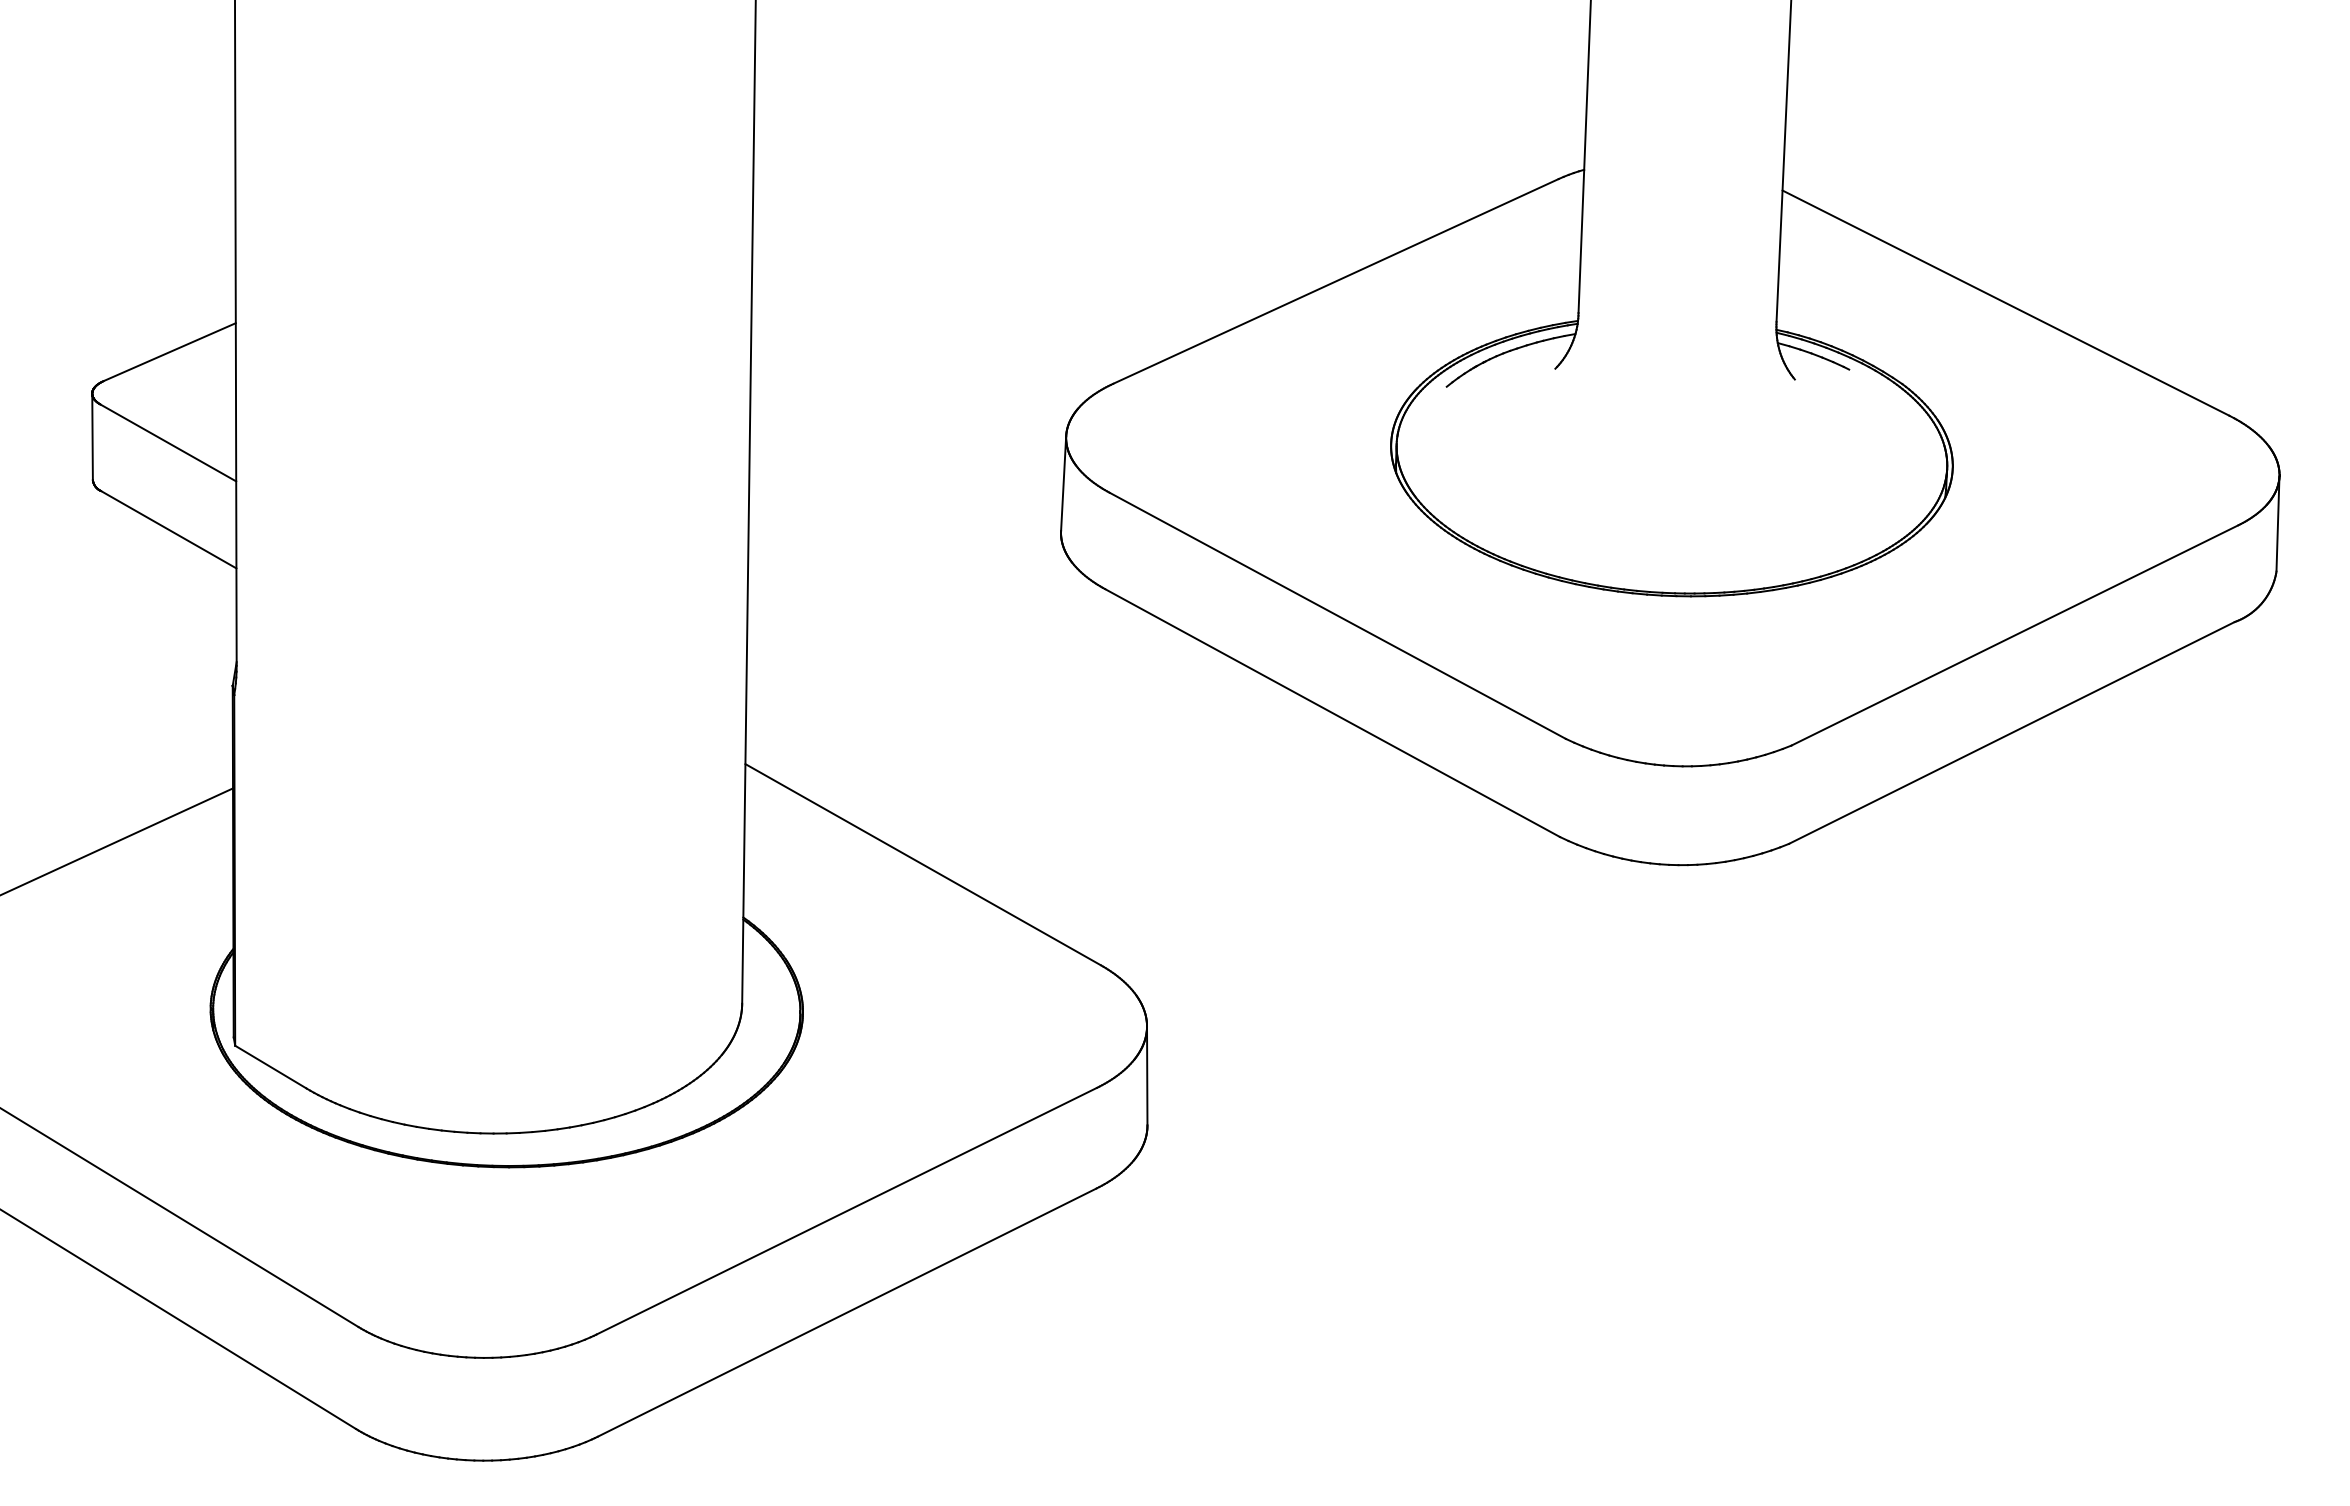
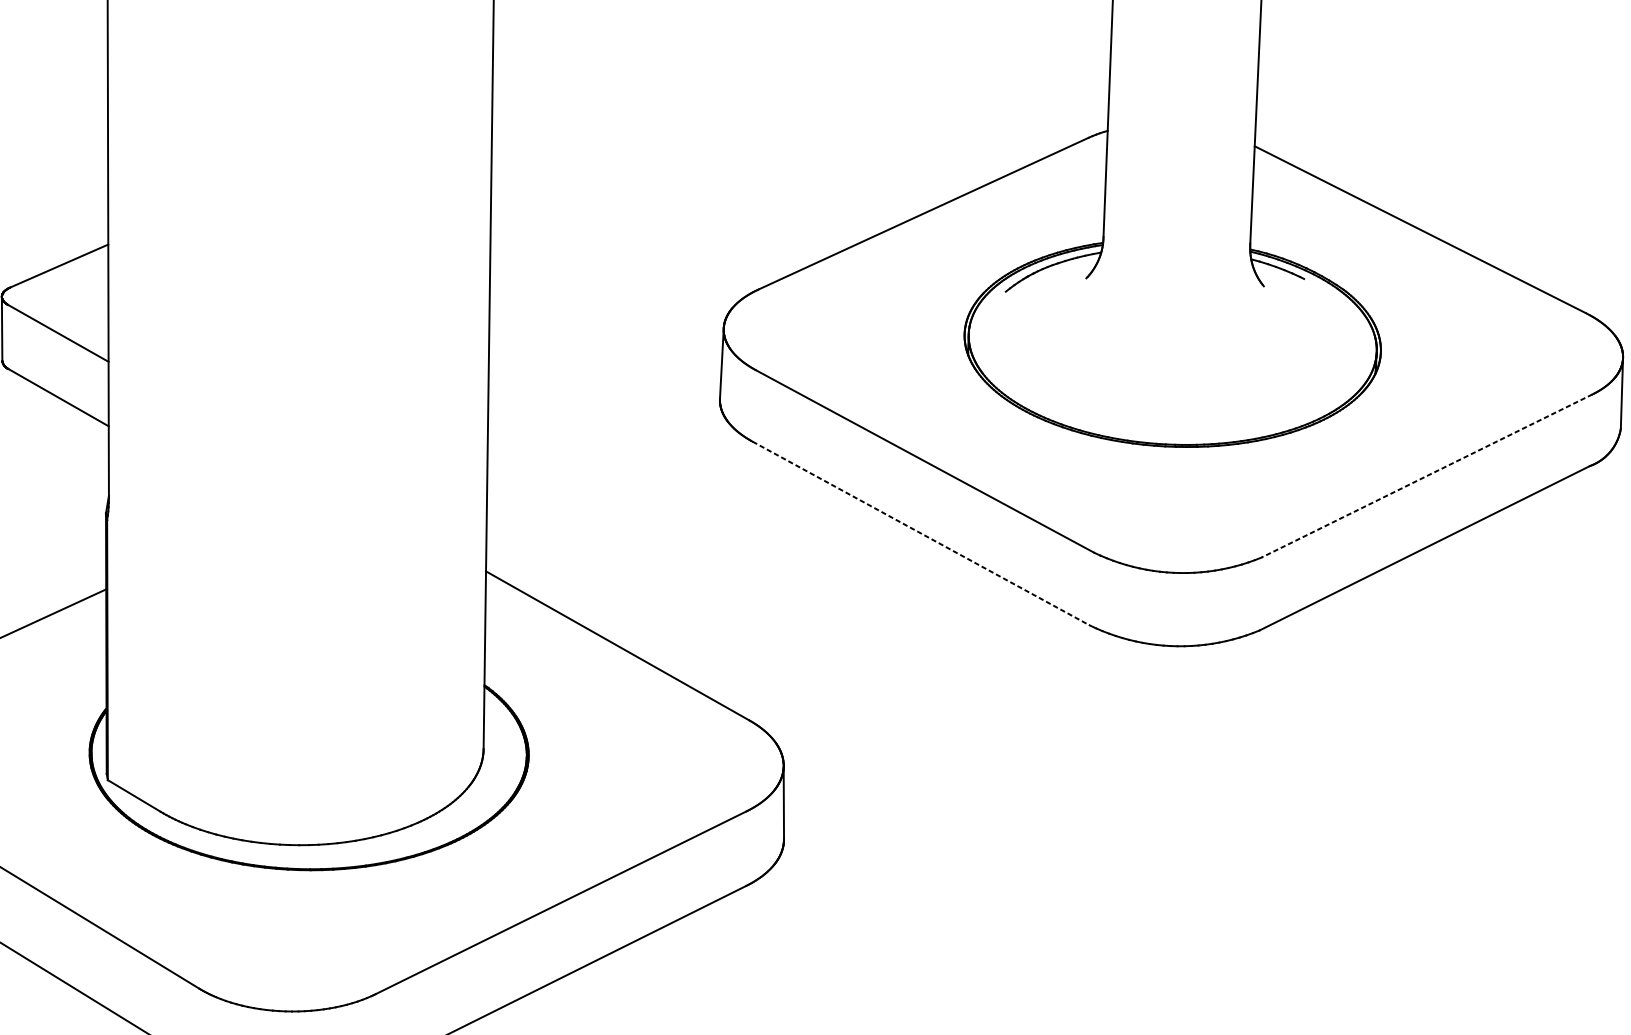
line: (2014, 635) -> (1426, 476), solid -> dashed
line: (1332, 713) -> (921, 533), solid -> dashed

